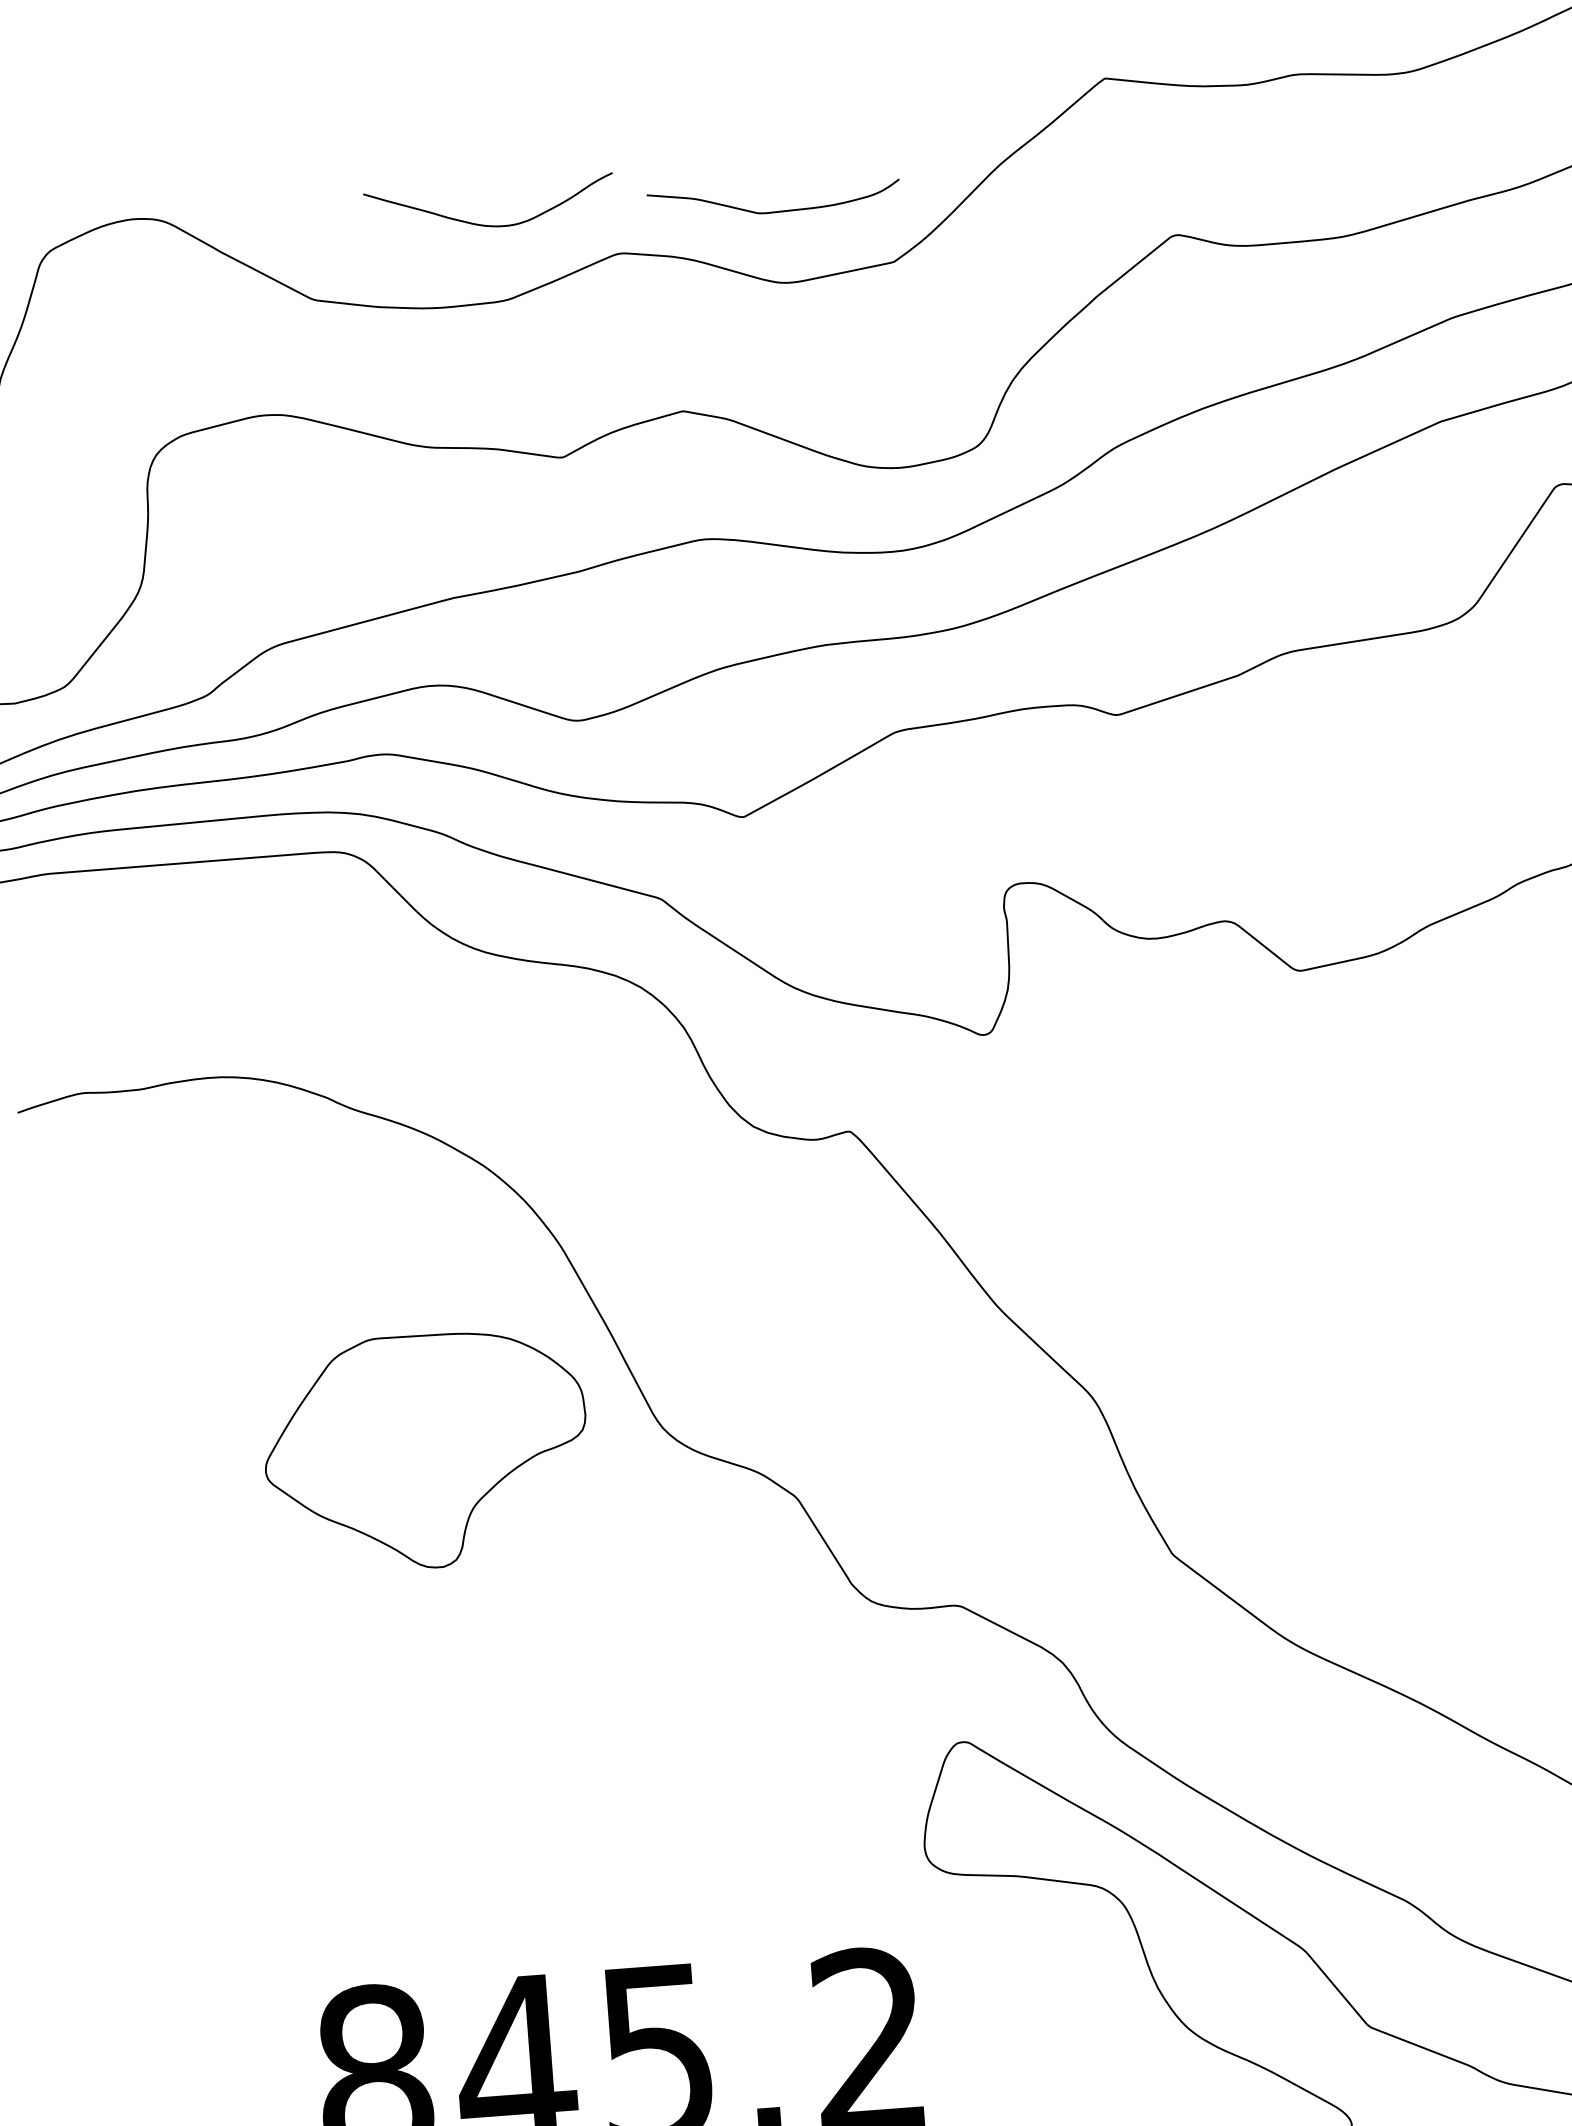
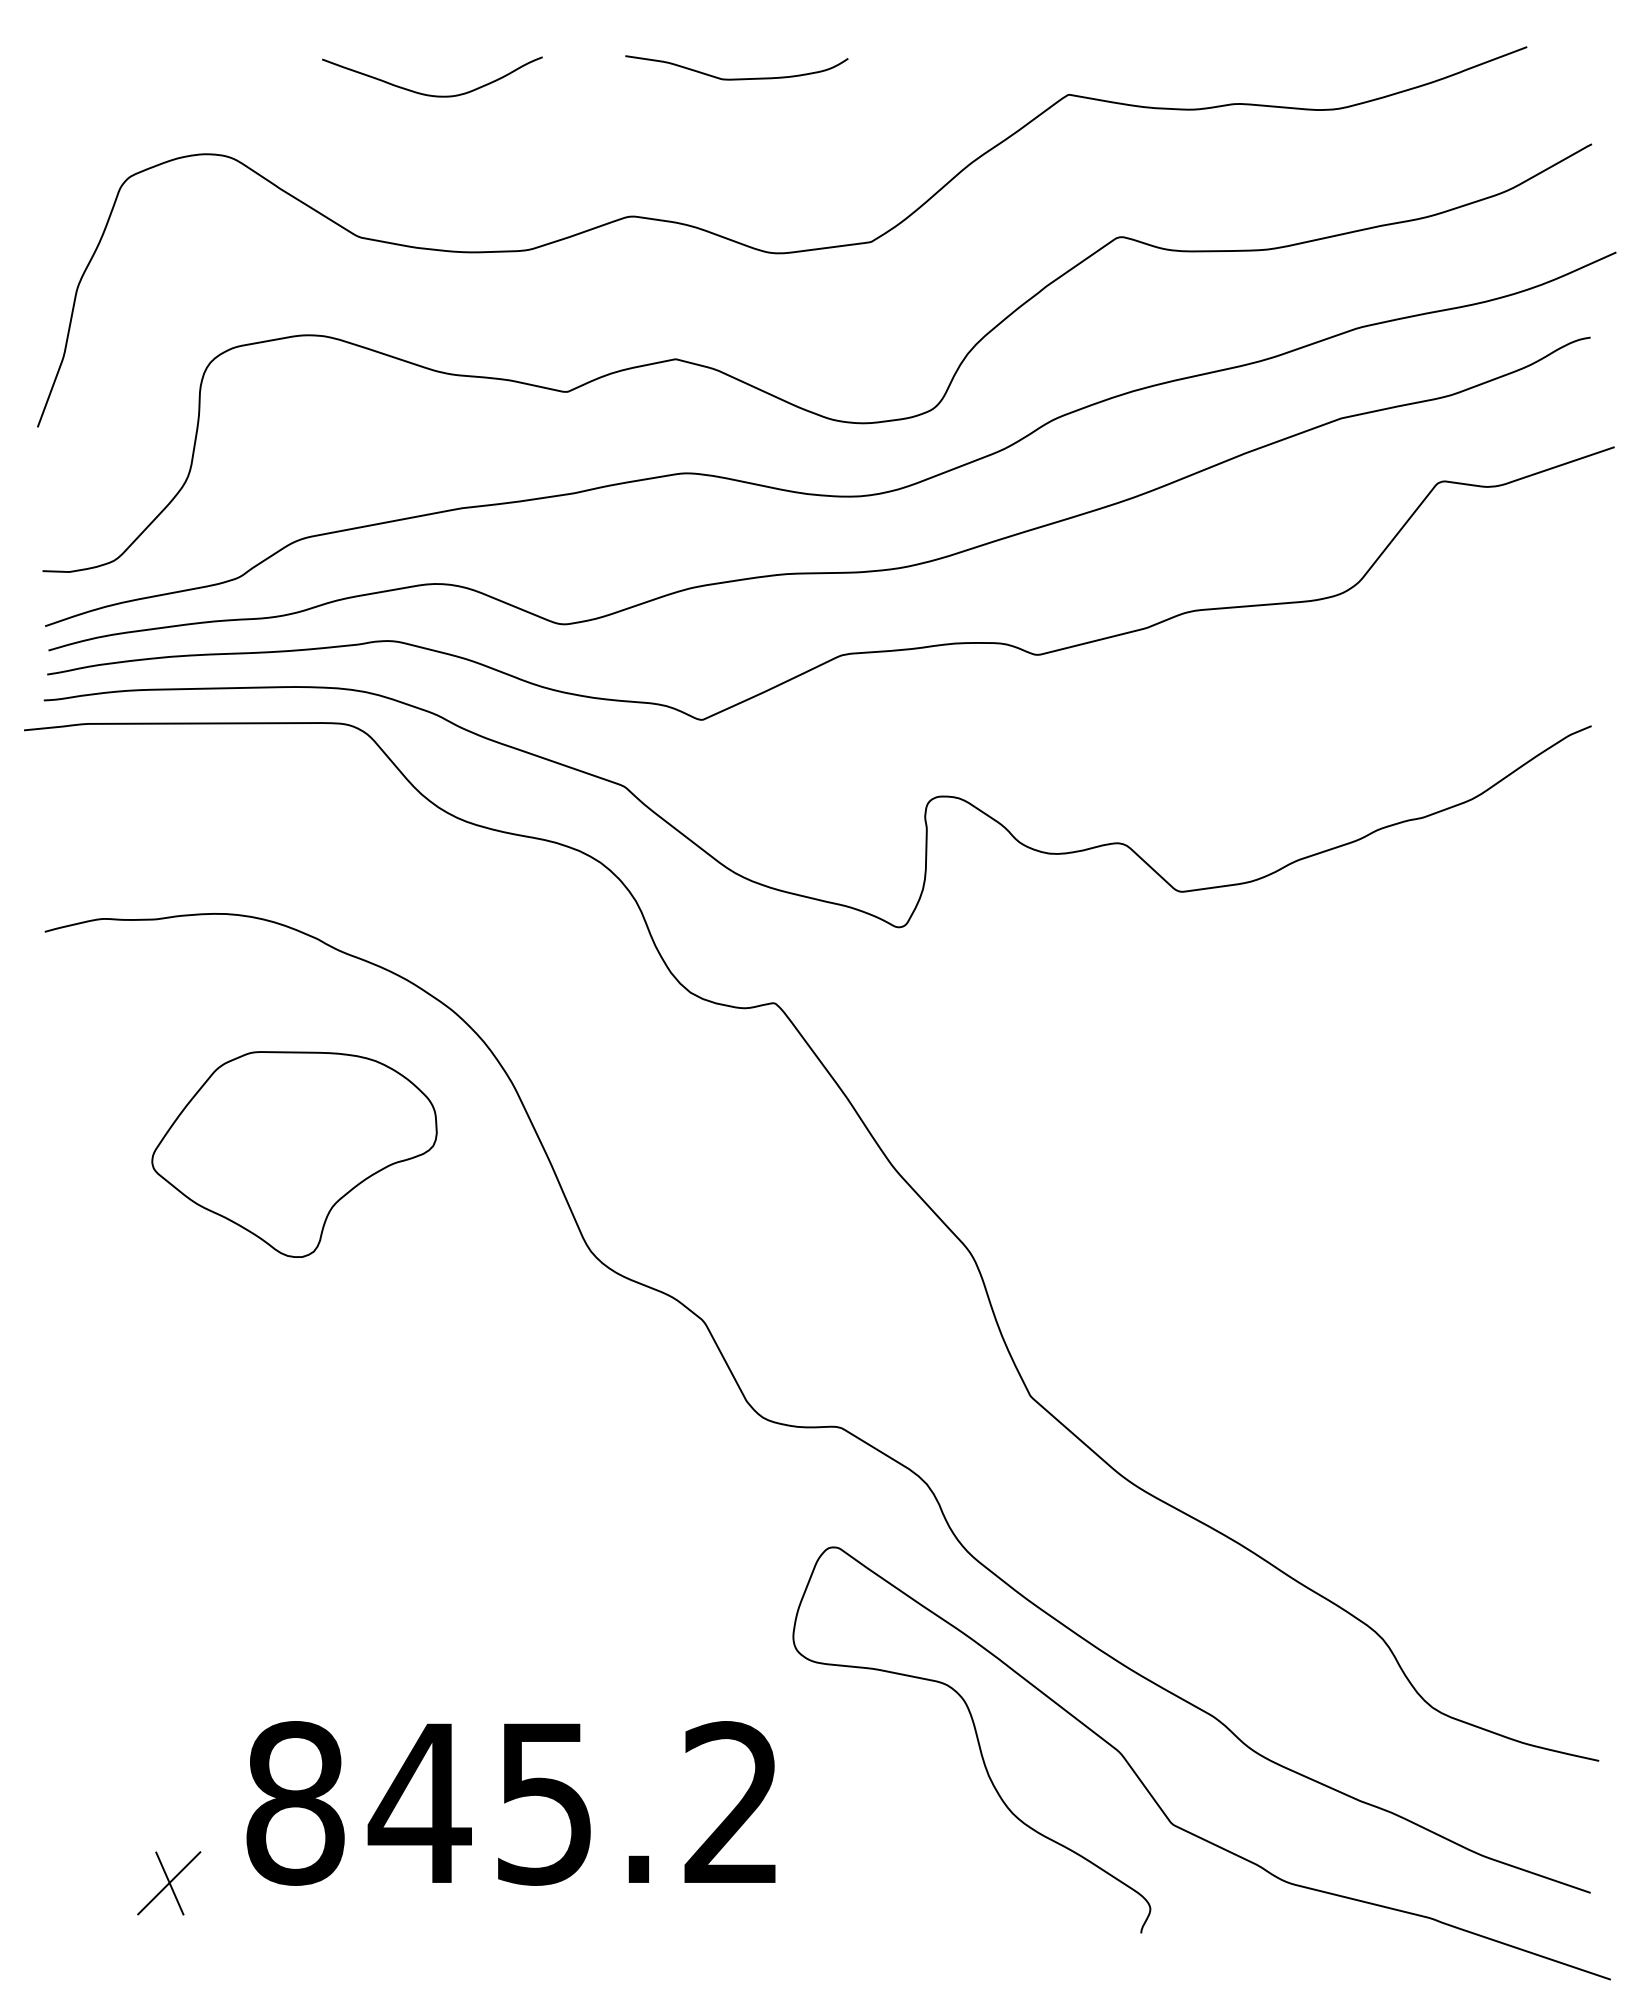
curve: (774, 211) -> (736, 78), moved
curve: (488, 224) -> (430, 94), moved
part: (426, 1451) -> (294, 1154), moved

